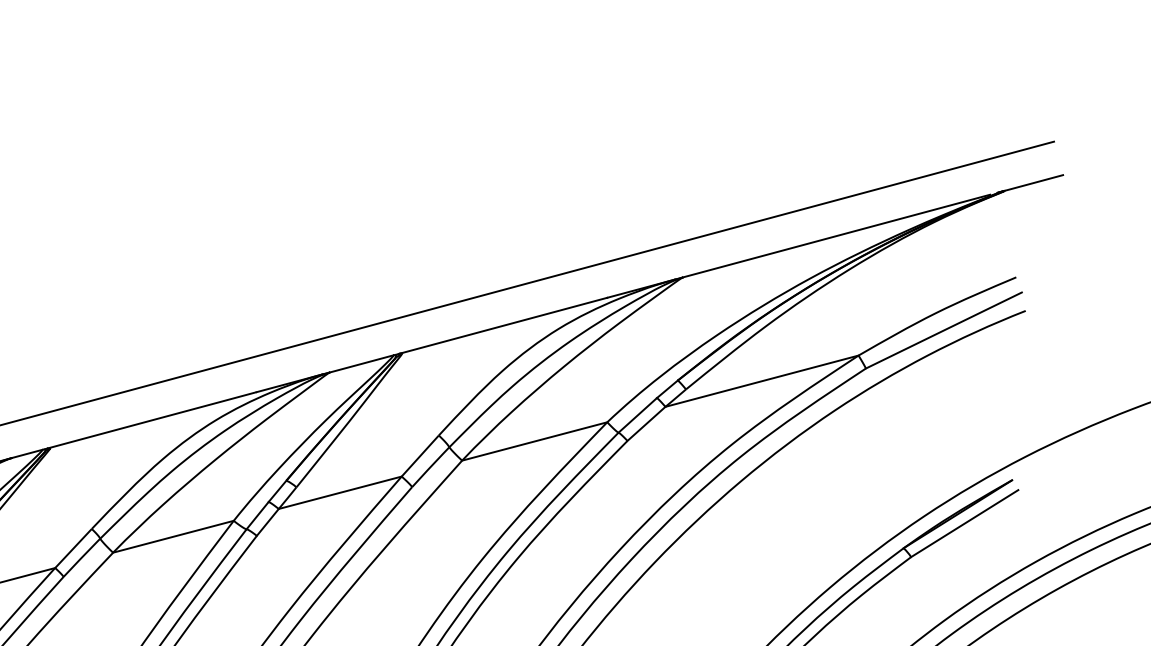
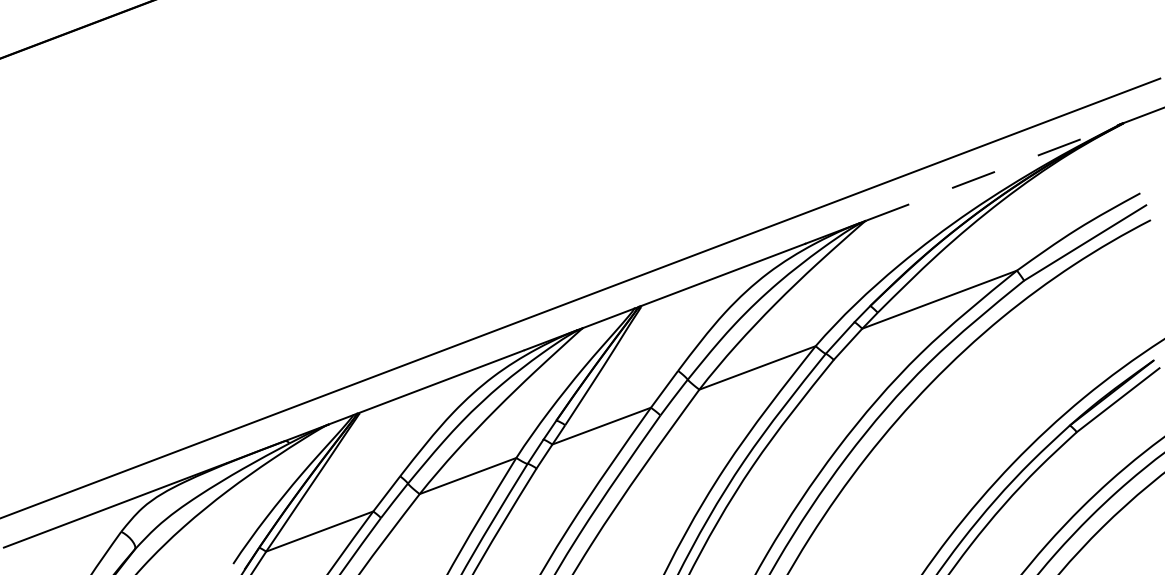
line: (837, 235) -> (989, 173), solid -> dashed

